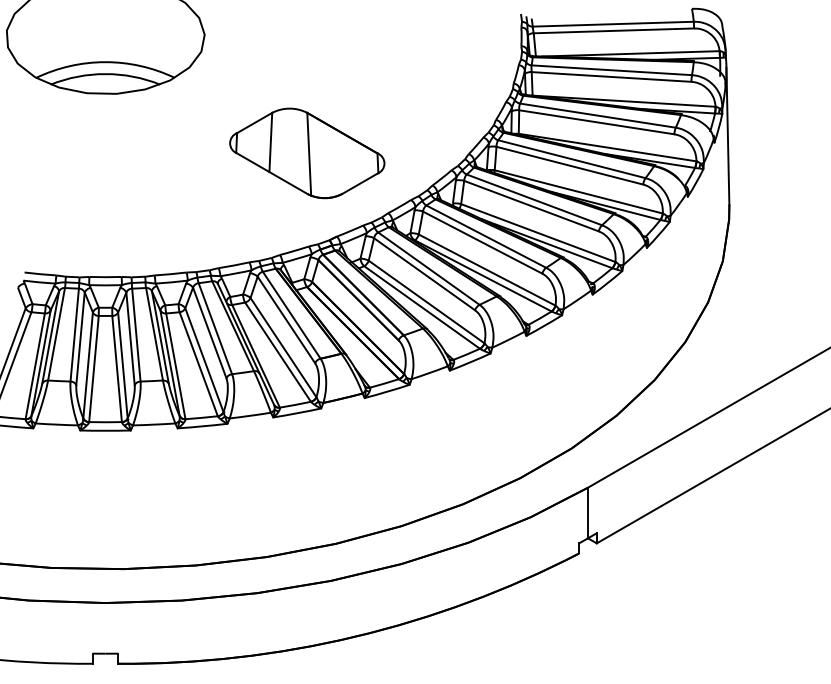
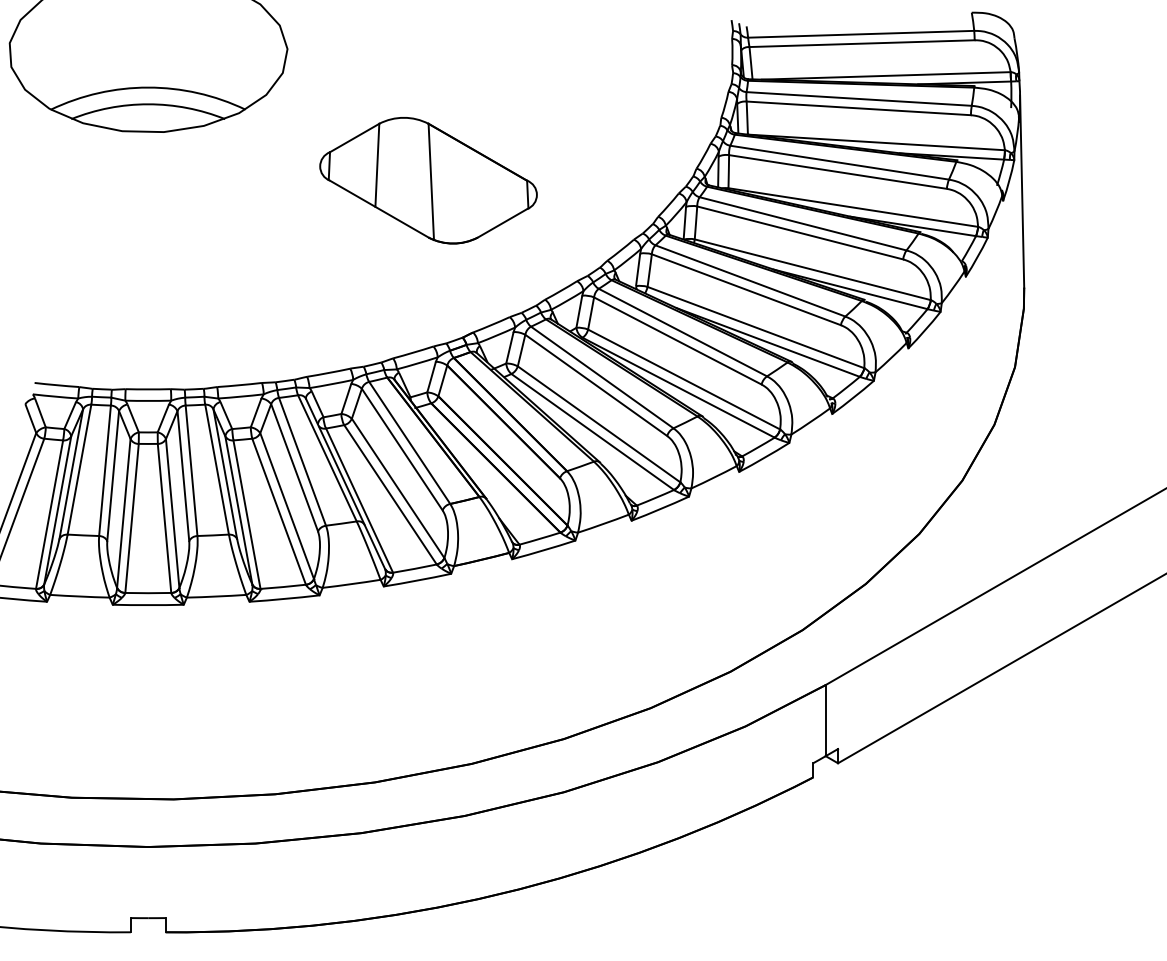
part: (307, 153) -> (428, 180), moved

